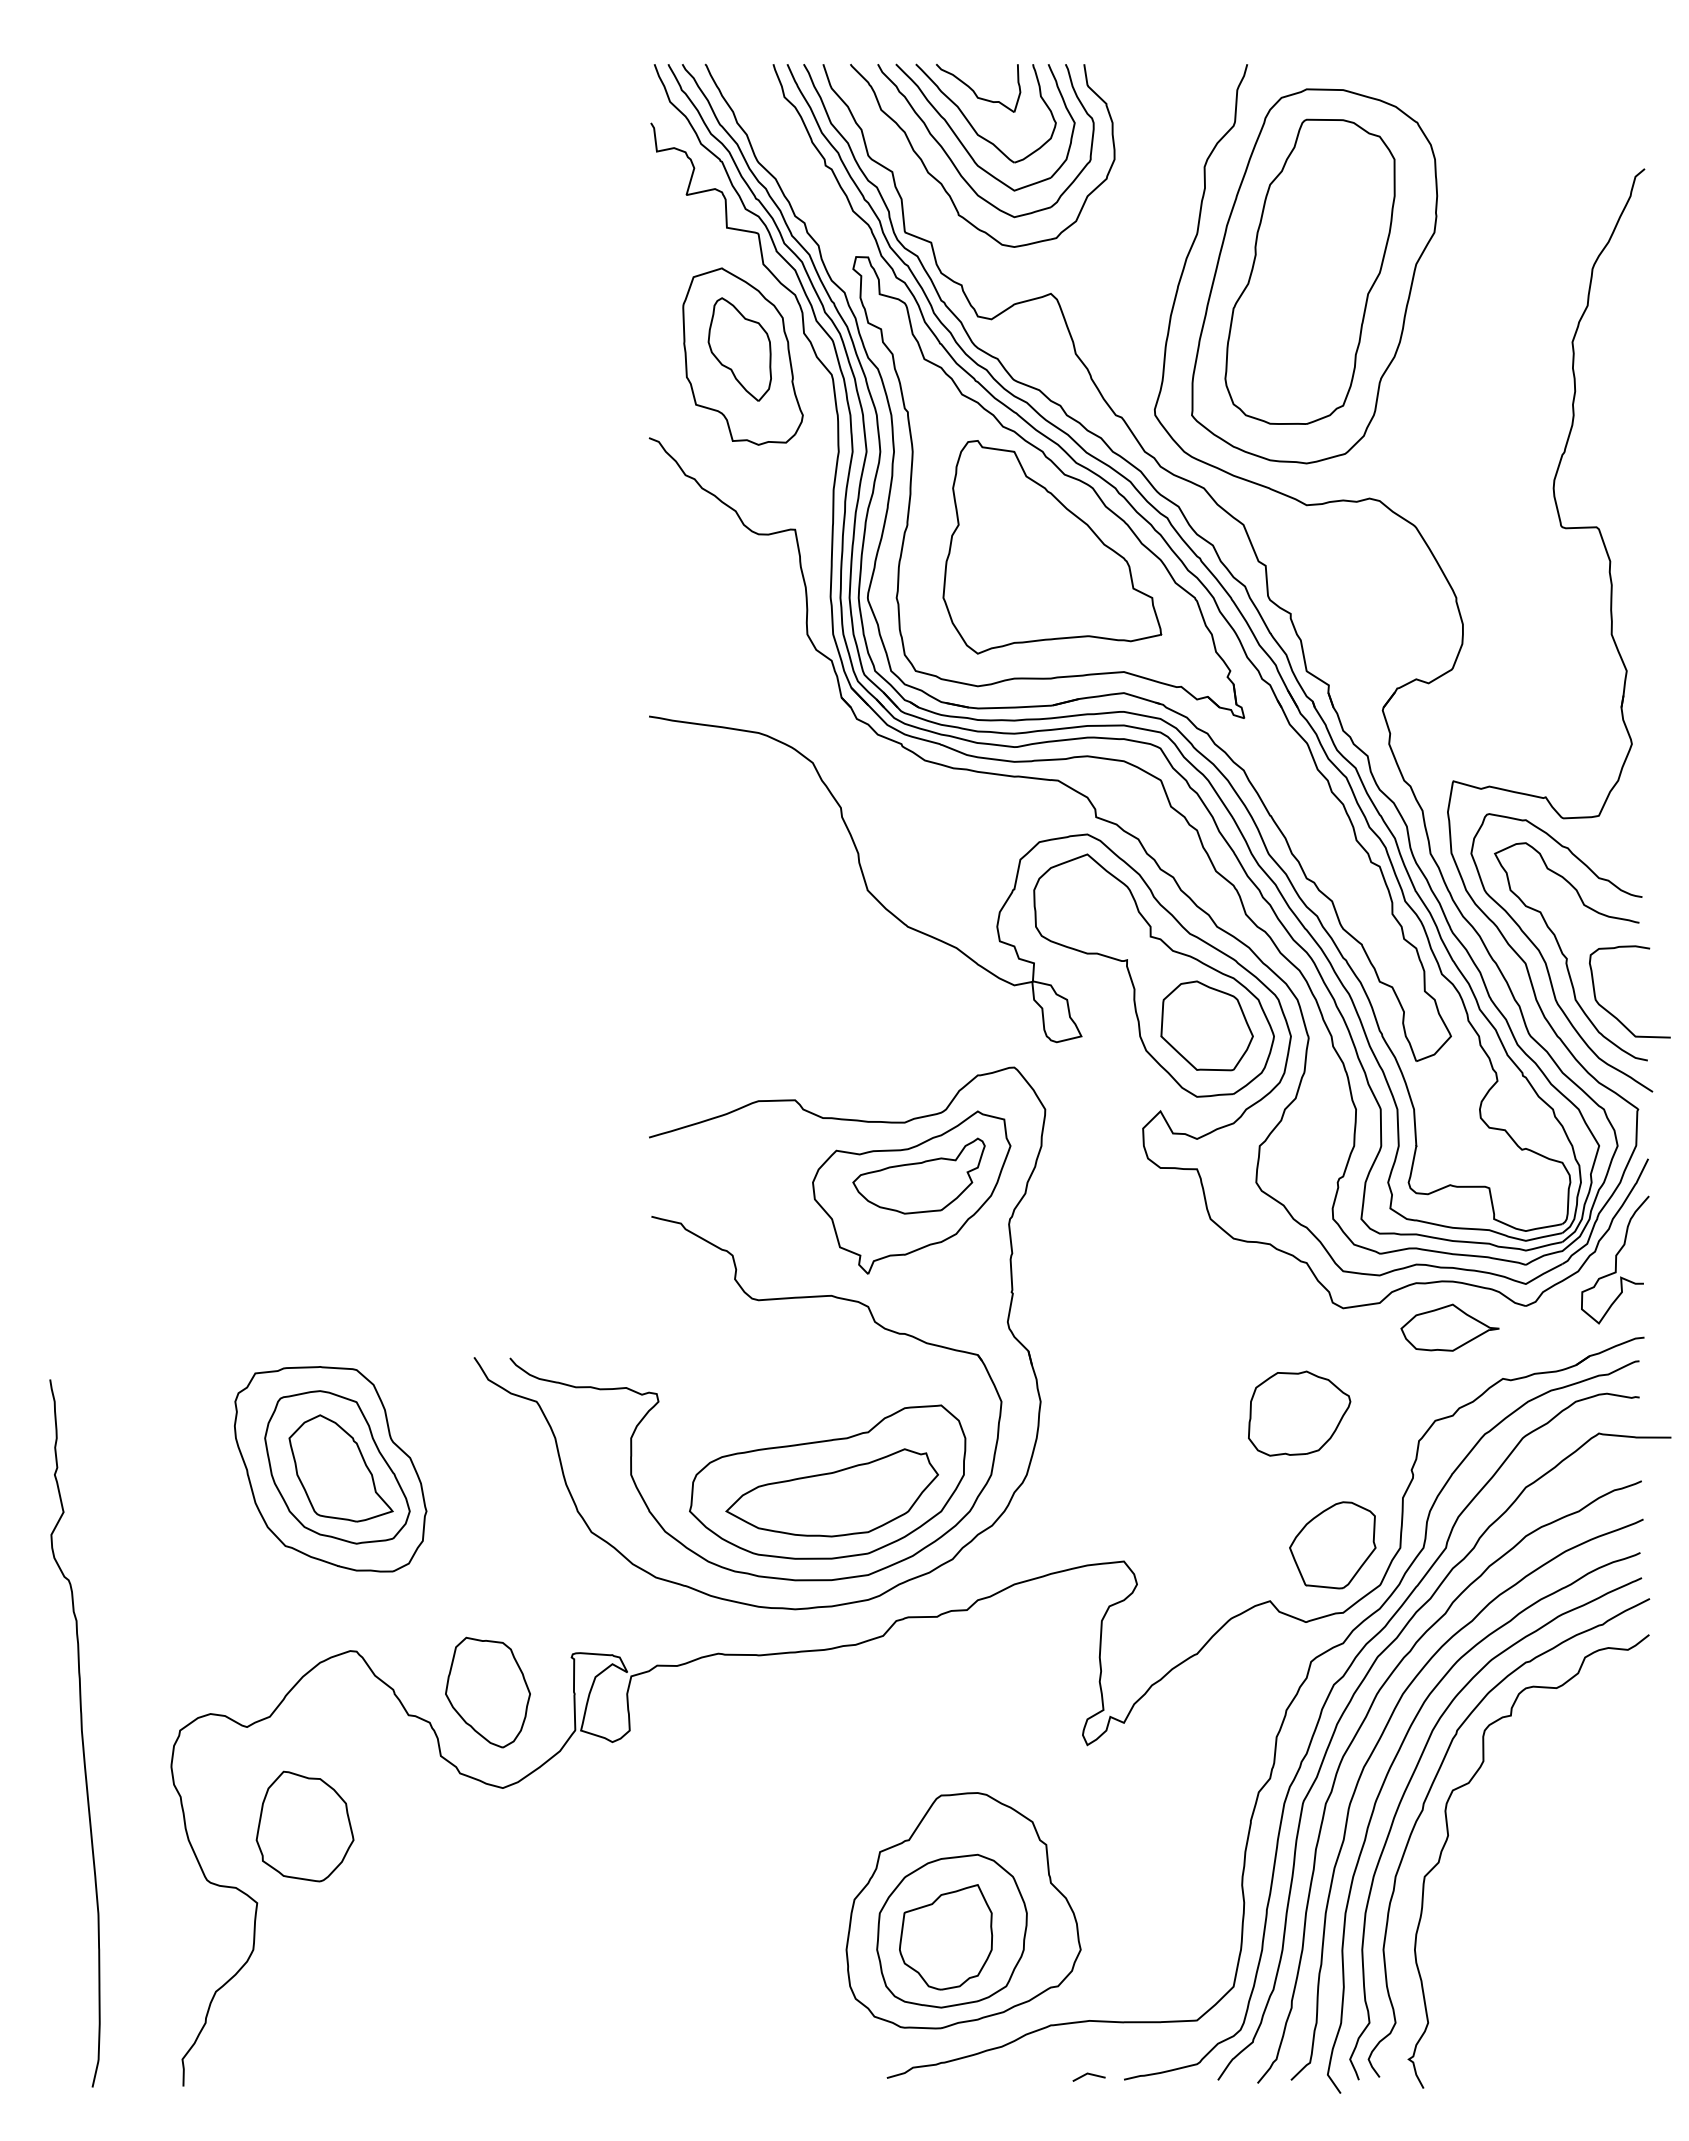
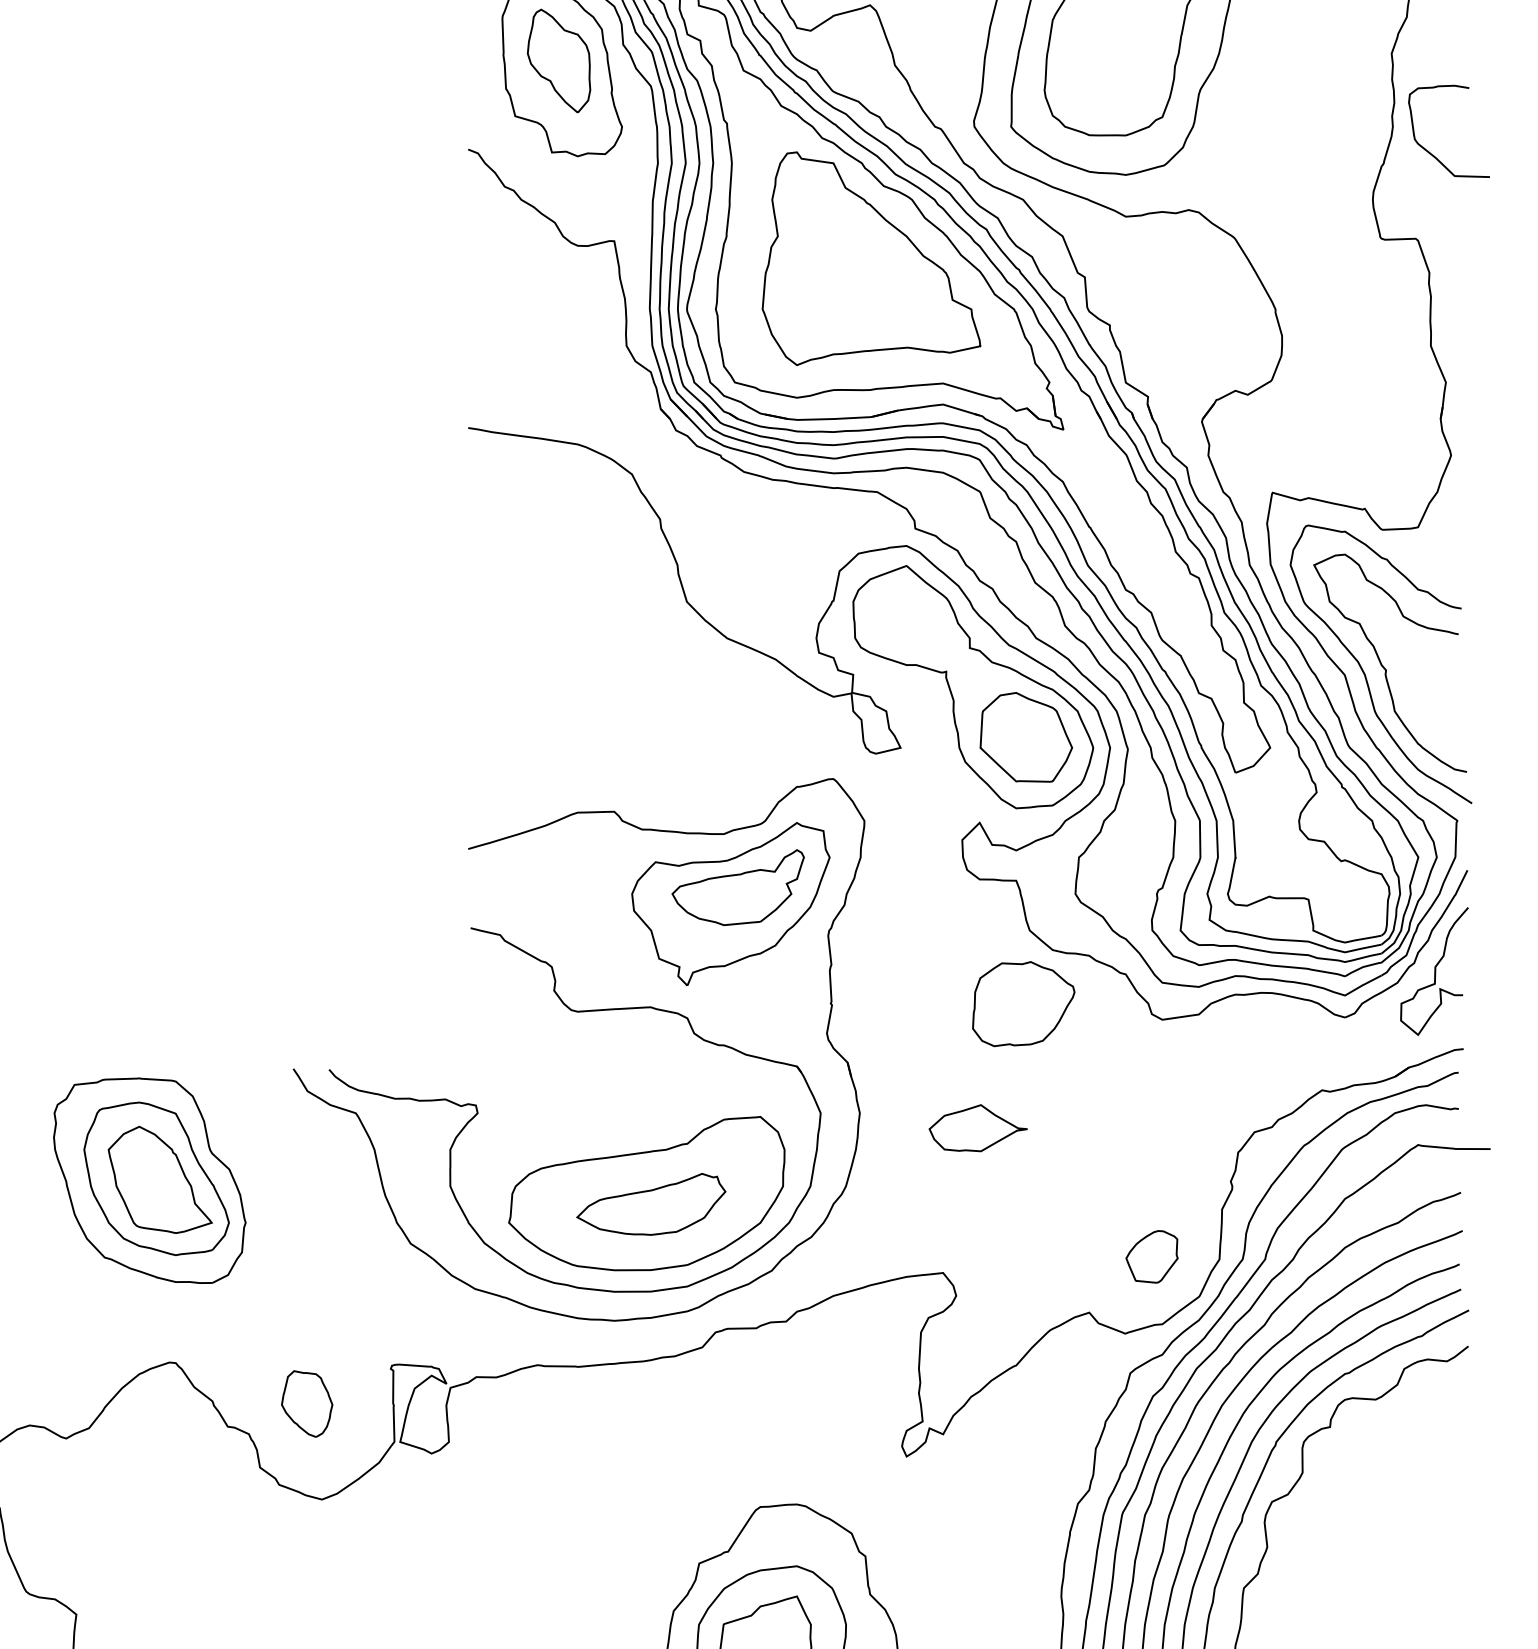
curve: (1613, 1014) -> (1432, 153), moved
part: (1449, 1327) -> (977, 1127), moved
part: (1299, 1413) -> (1023, 1003), moved
part: (831, 1492) -> (650, 1203), size x0.7
part: (1332, 1545) -> (1151, 1256), size x0.6
part: (487, 1692) -> (306, 1403), size x0.6
part: (304, 1826) -> (123, 1537), removed

